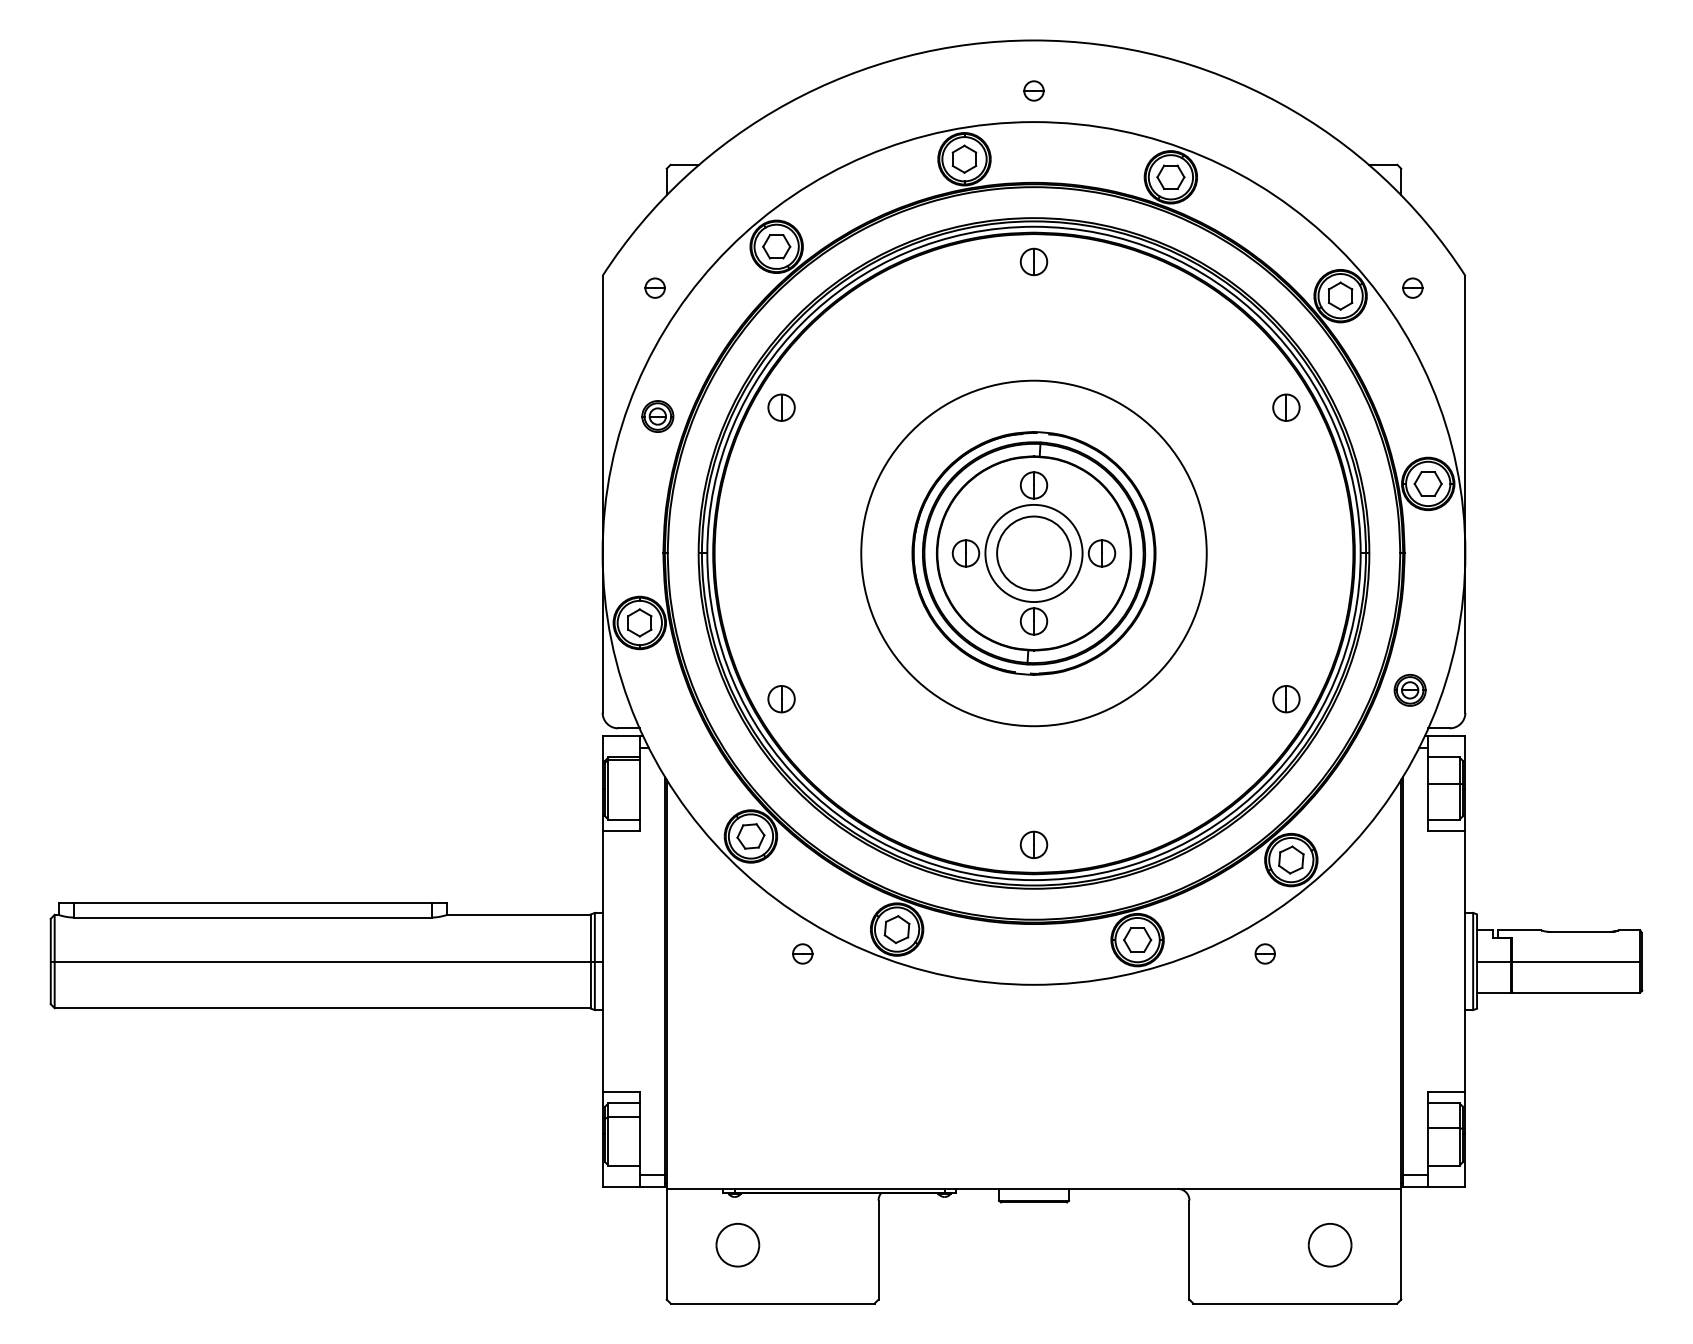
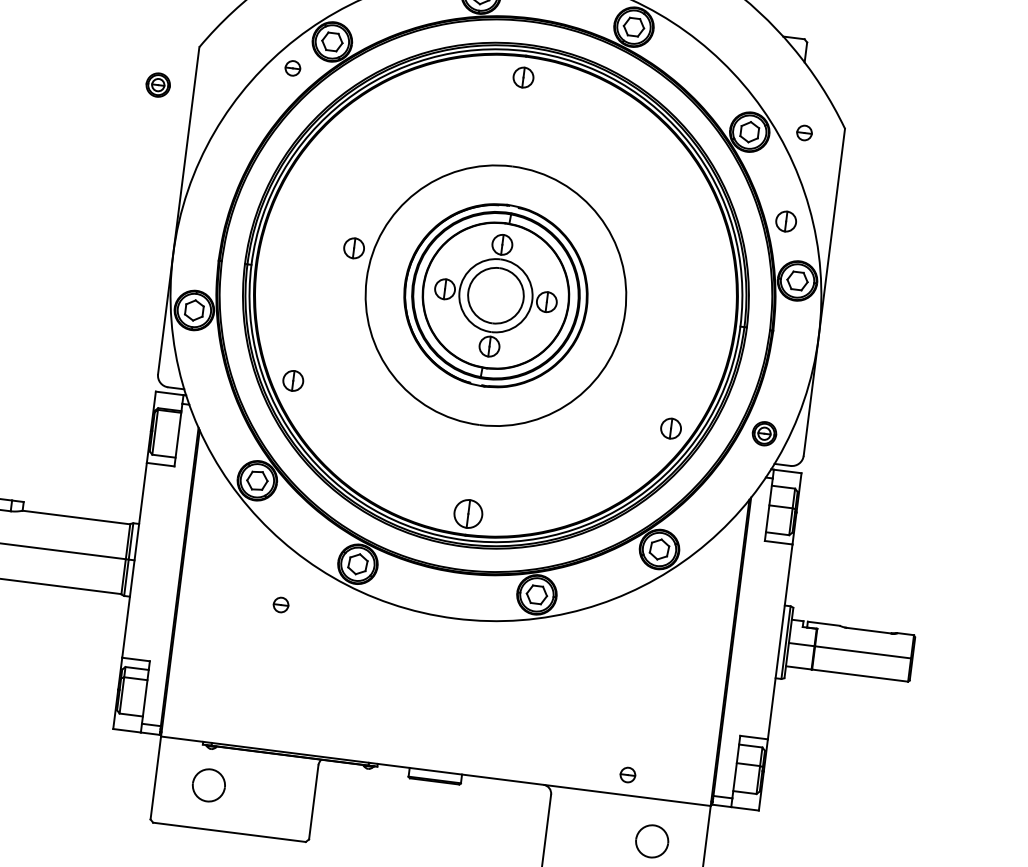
part: (654, 287) -> (292, 67), moved
part: (781, 407) -> (354, 248), moved
part: (1286, 407) -> (786, 221), moved
part: (657, 416) -> (158, 85), moved
part: (1033, 844) -> (468, 513), size x1.4
part: (802, 953) -> (280, 604), moved
part: (1264, 953) -> (627, 774), moved

